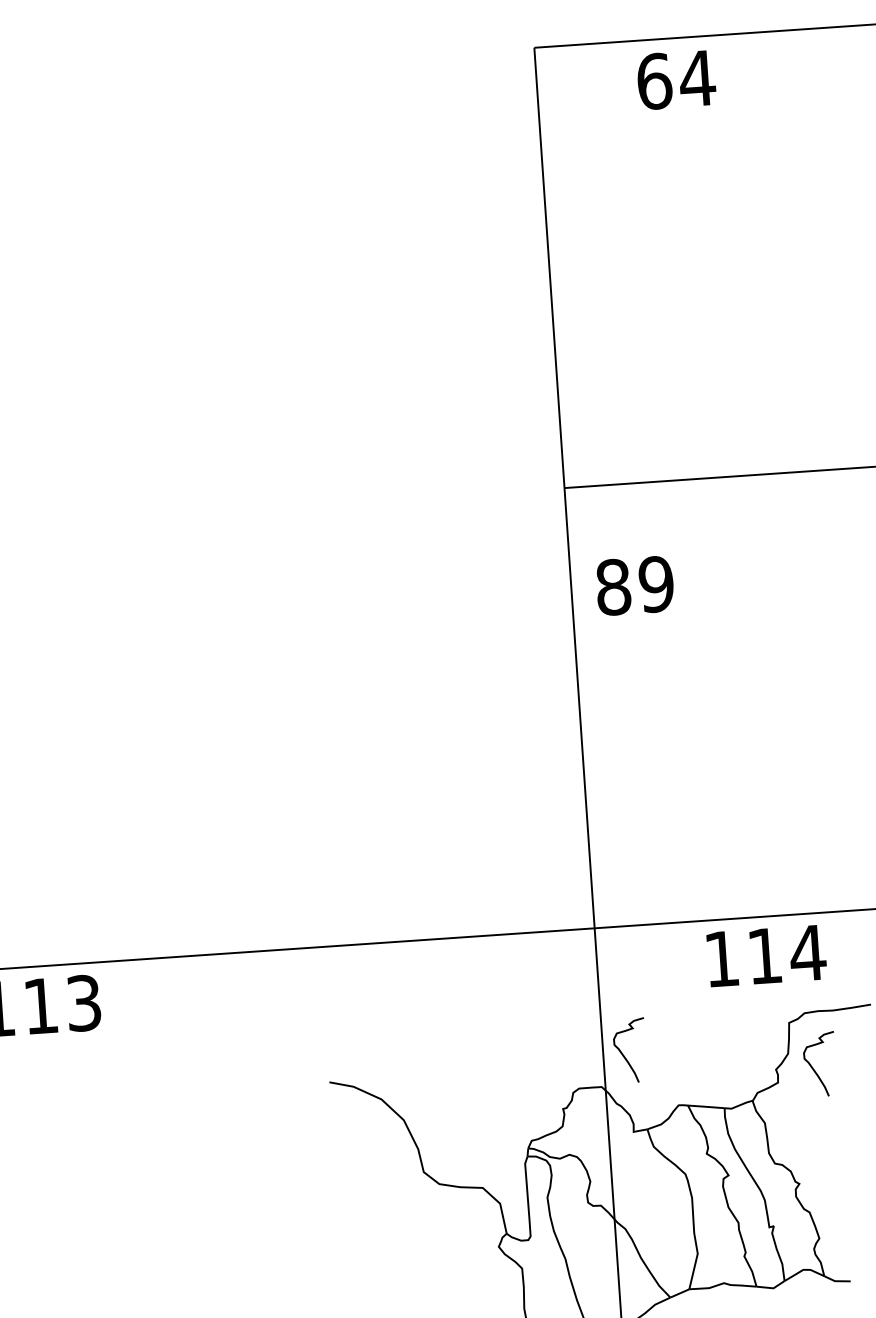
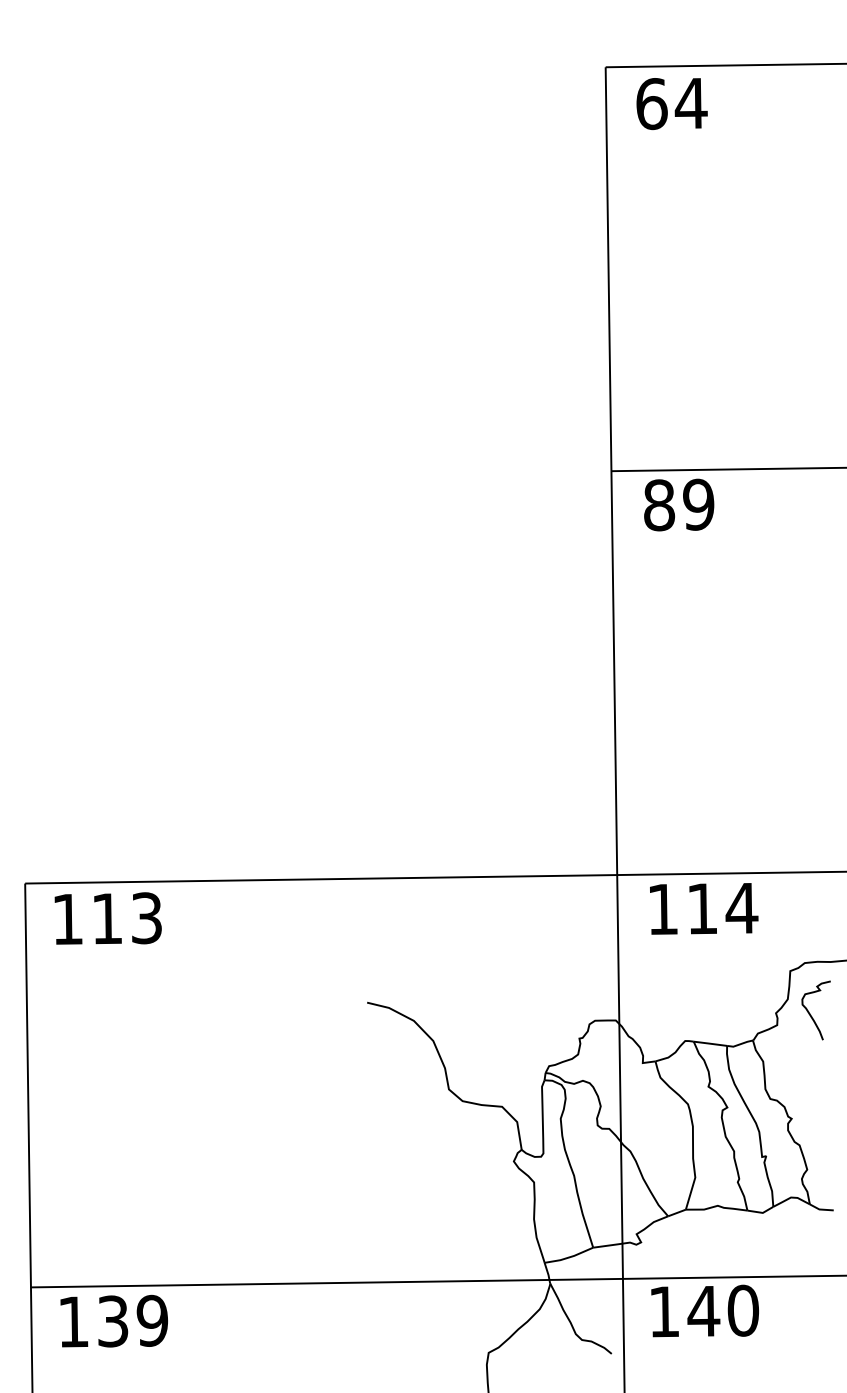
text: (675, 79) -> (671, 103), moved
text: (635, 585) -> (679, 504), moved
text: (767, 955) -> (704, 908), moved
curve: (623, 1054) -> (637, 991), removed

